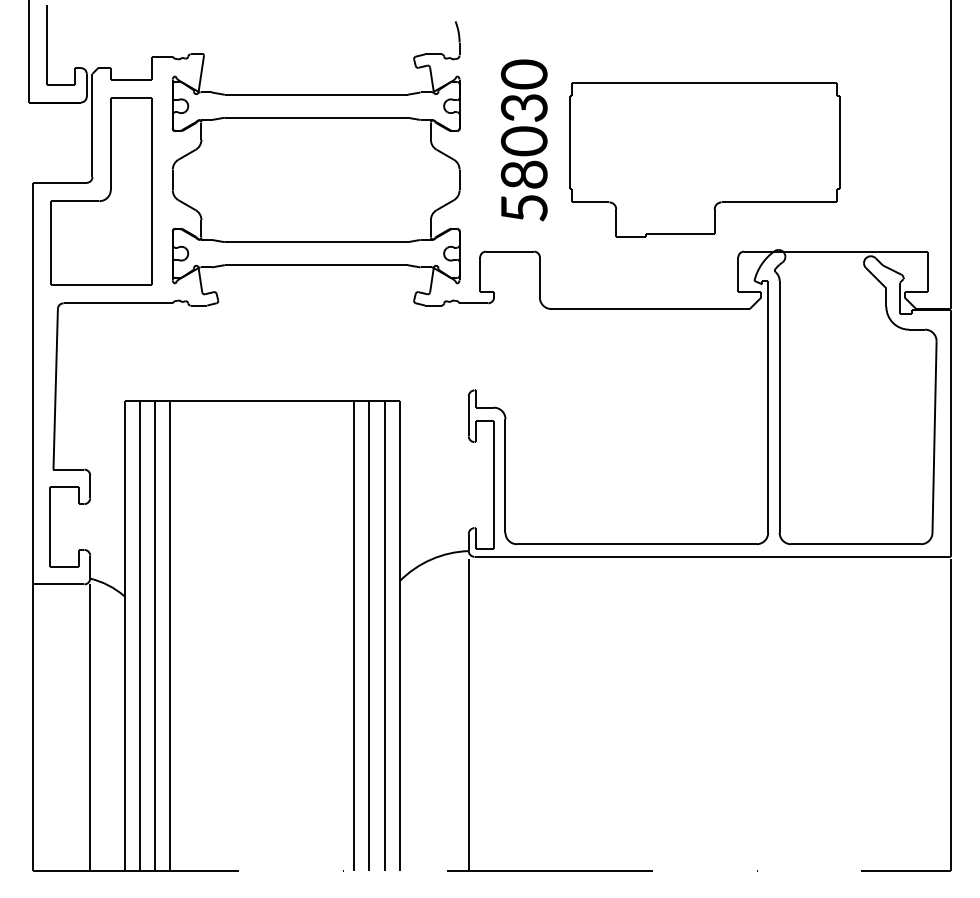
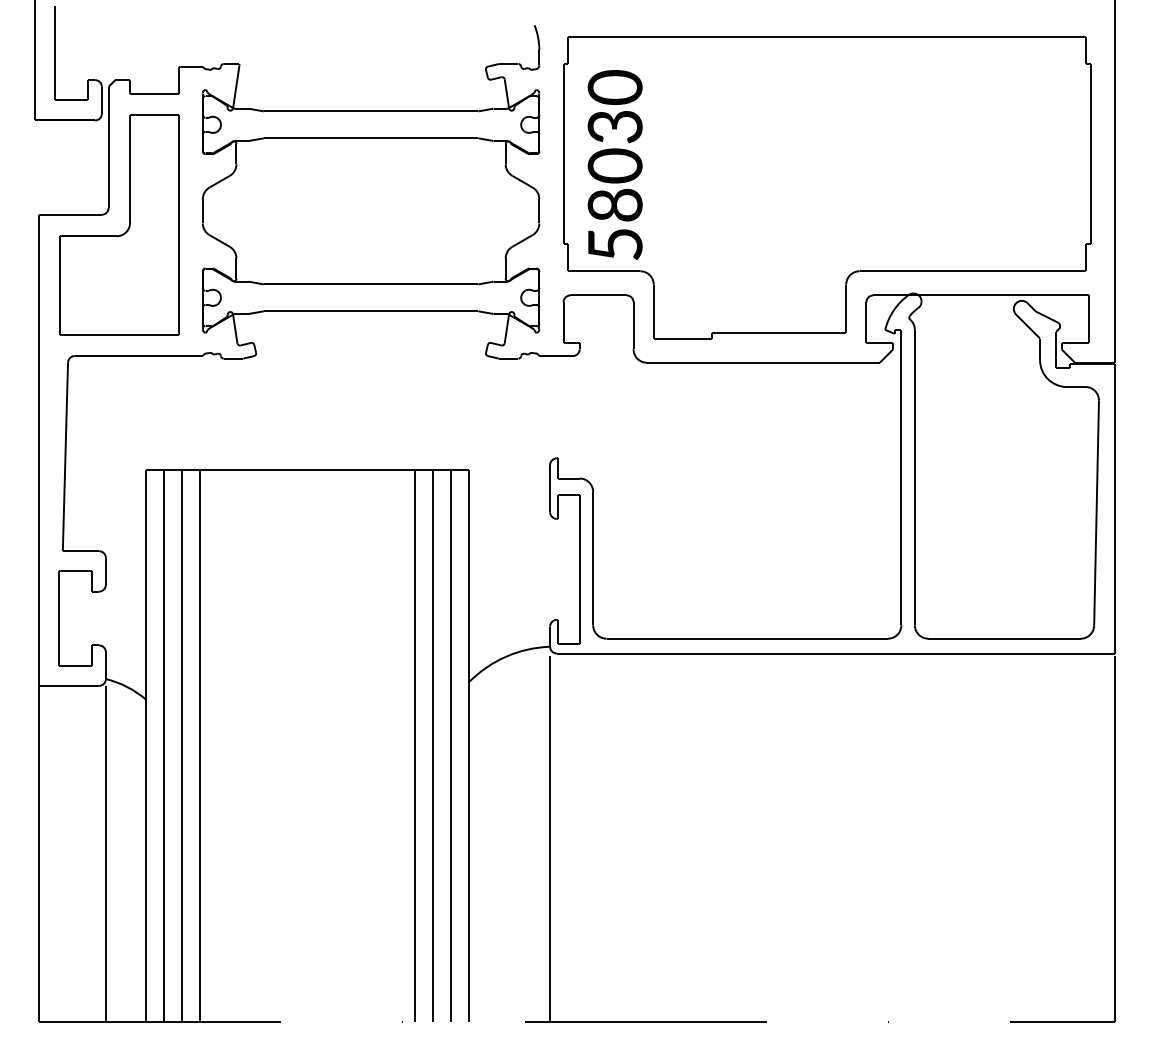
part: (704, 159) -> (826, 187), size x1.67

